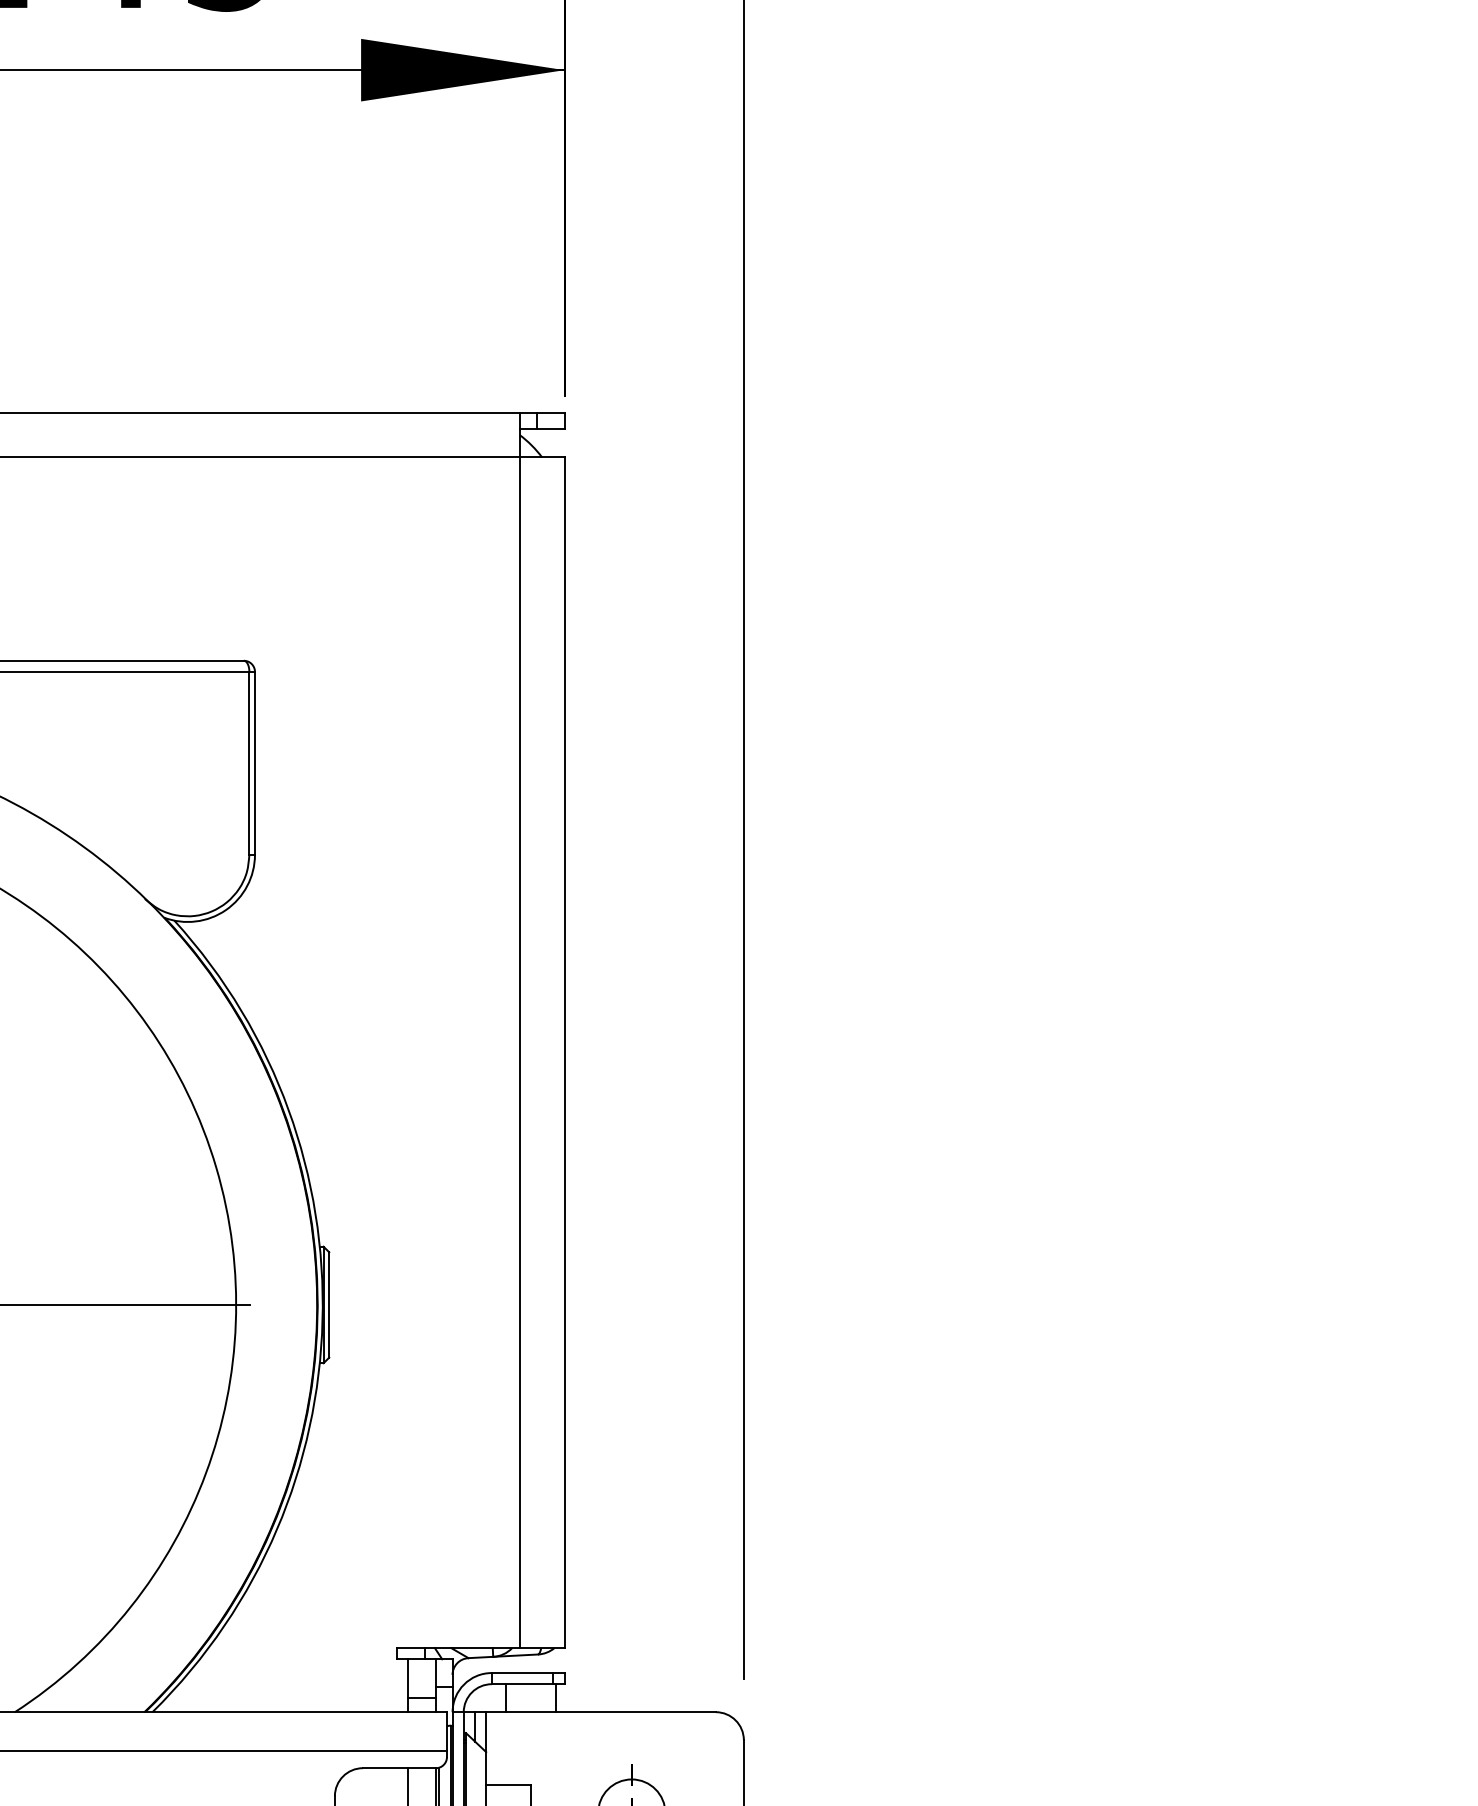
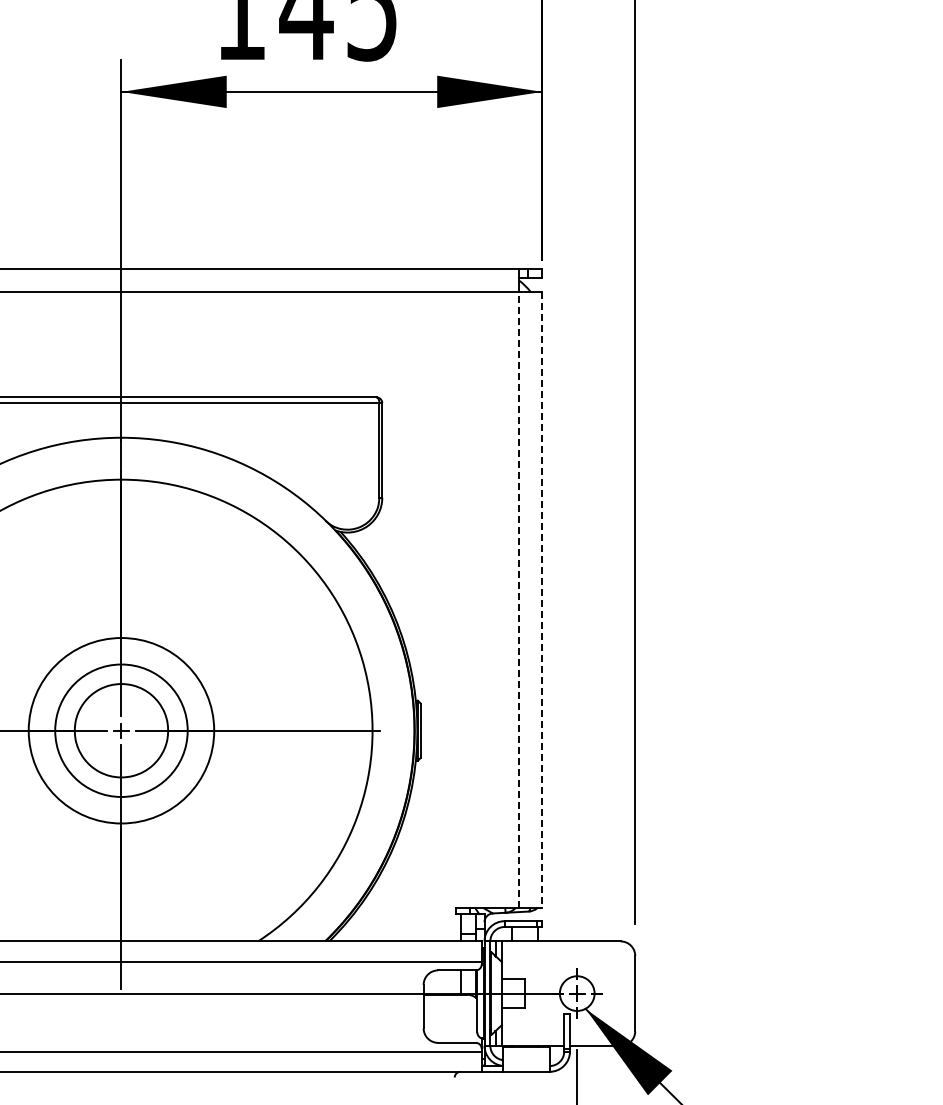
line: (520, 1053) -> (519, 600), solid -> dashed
line: (564, 1053) -> (542, 600), solid -> dashed

